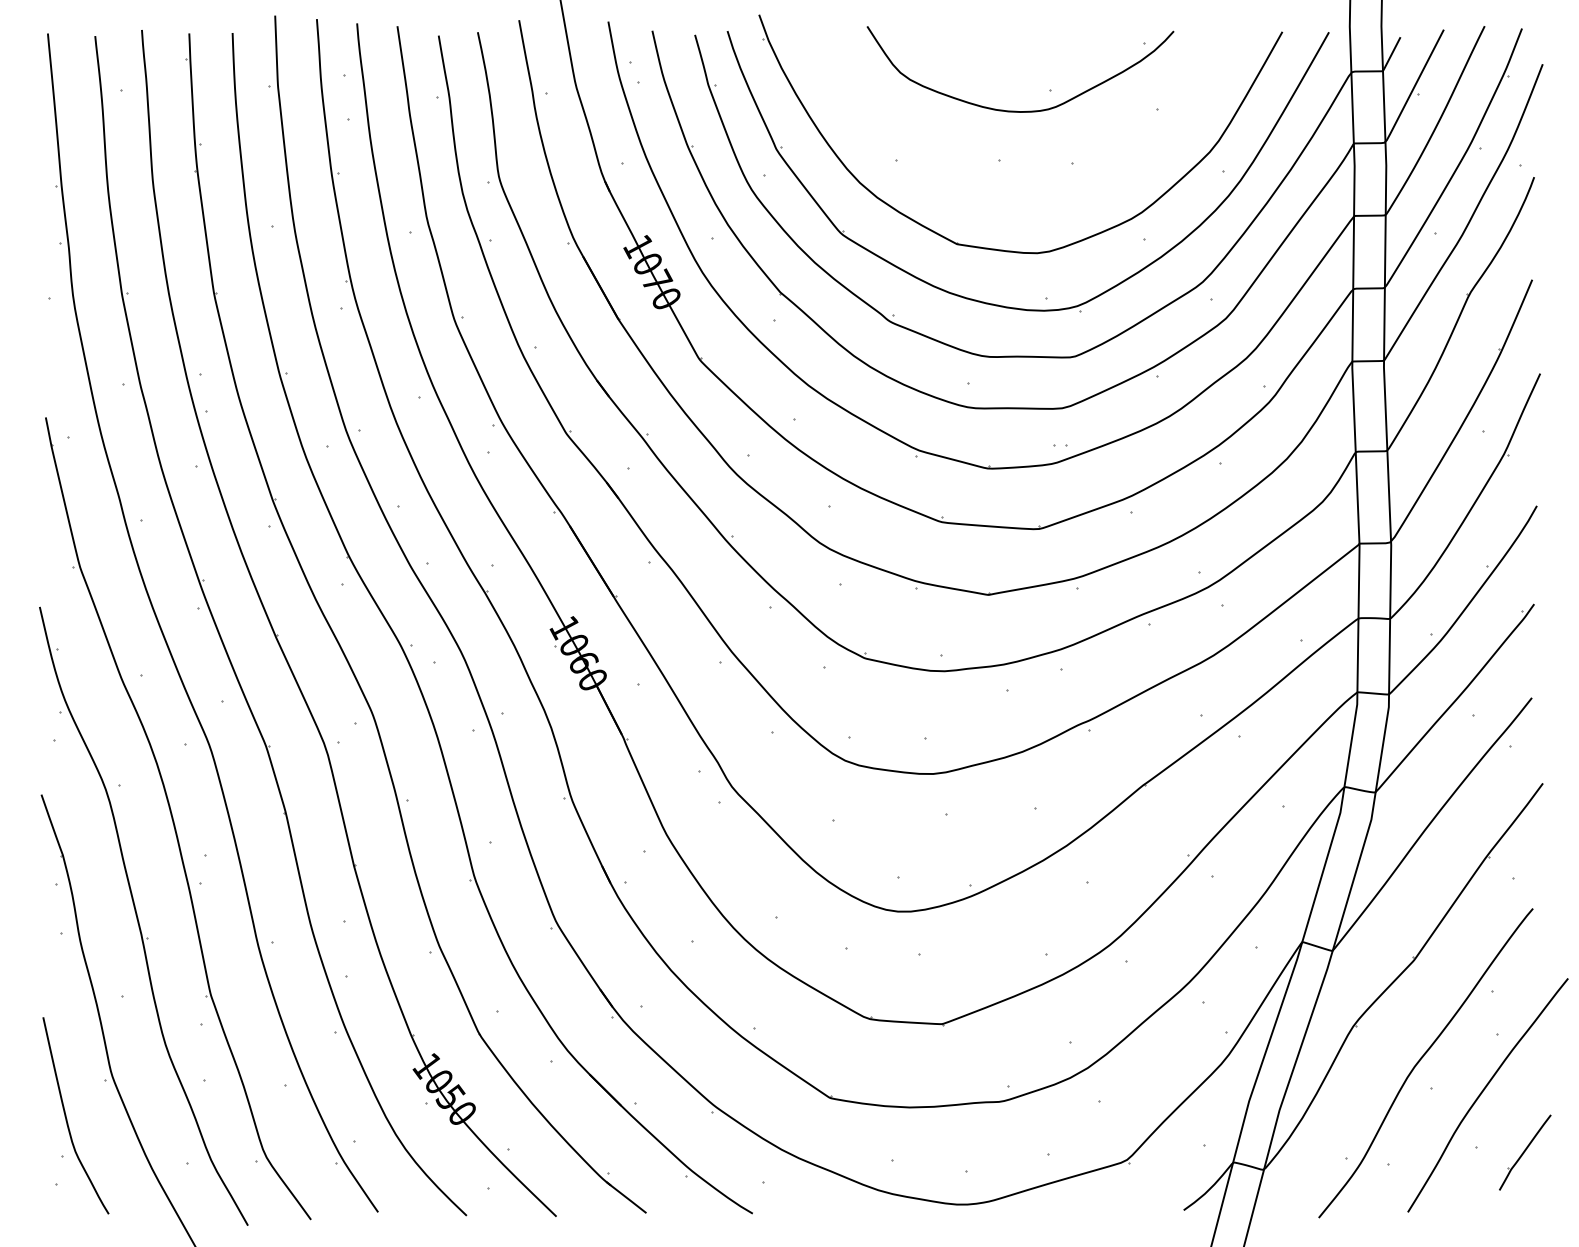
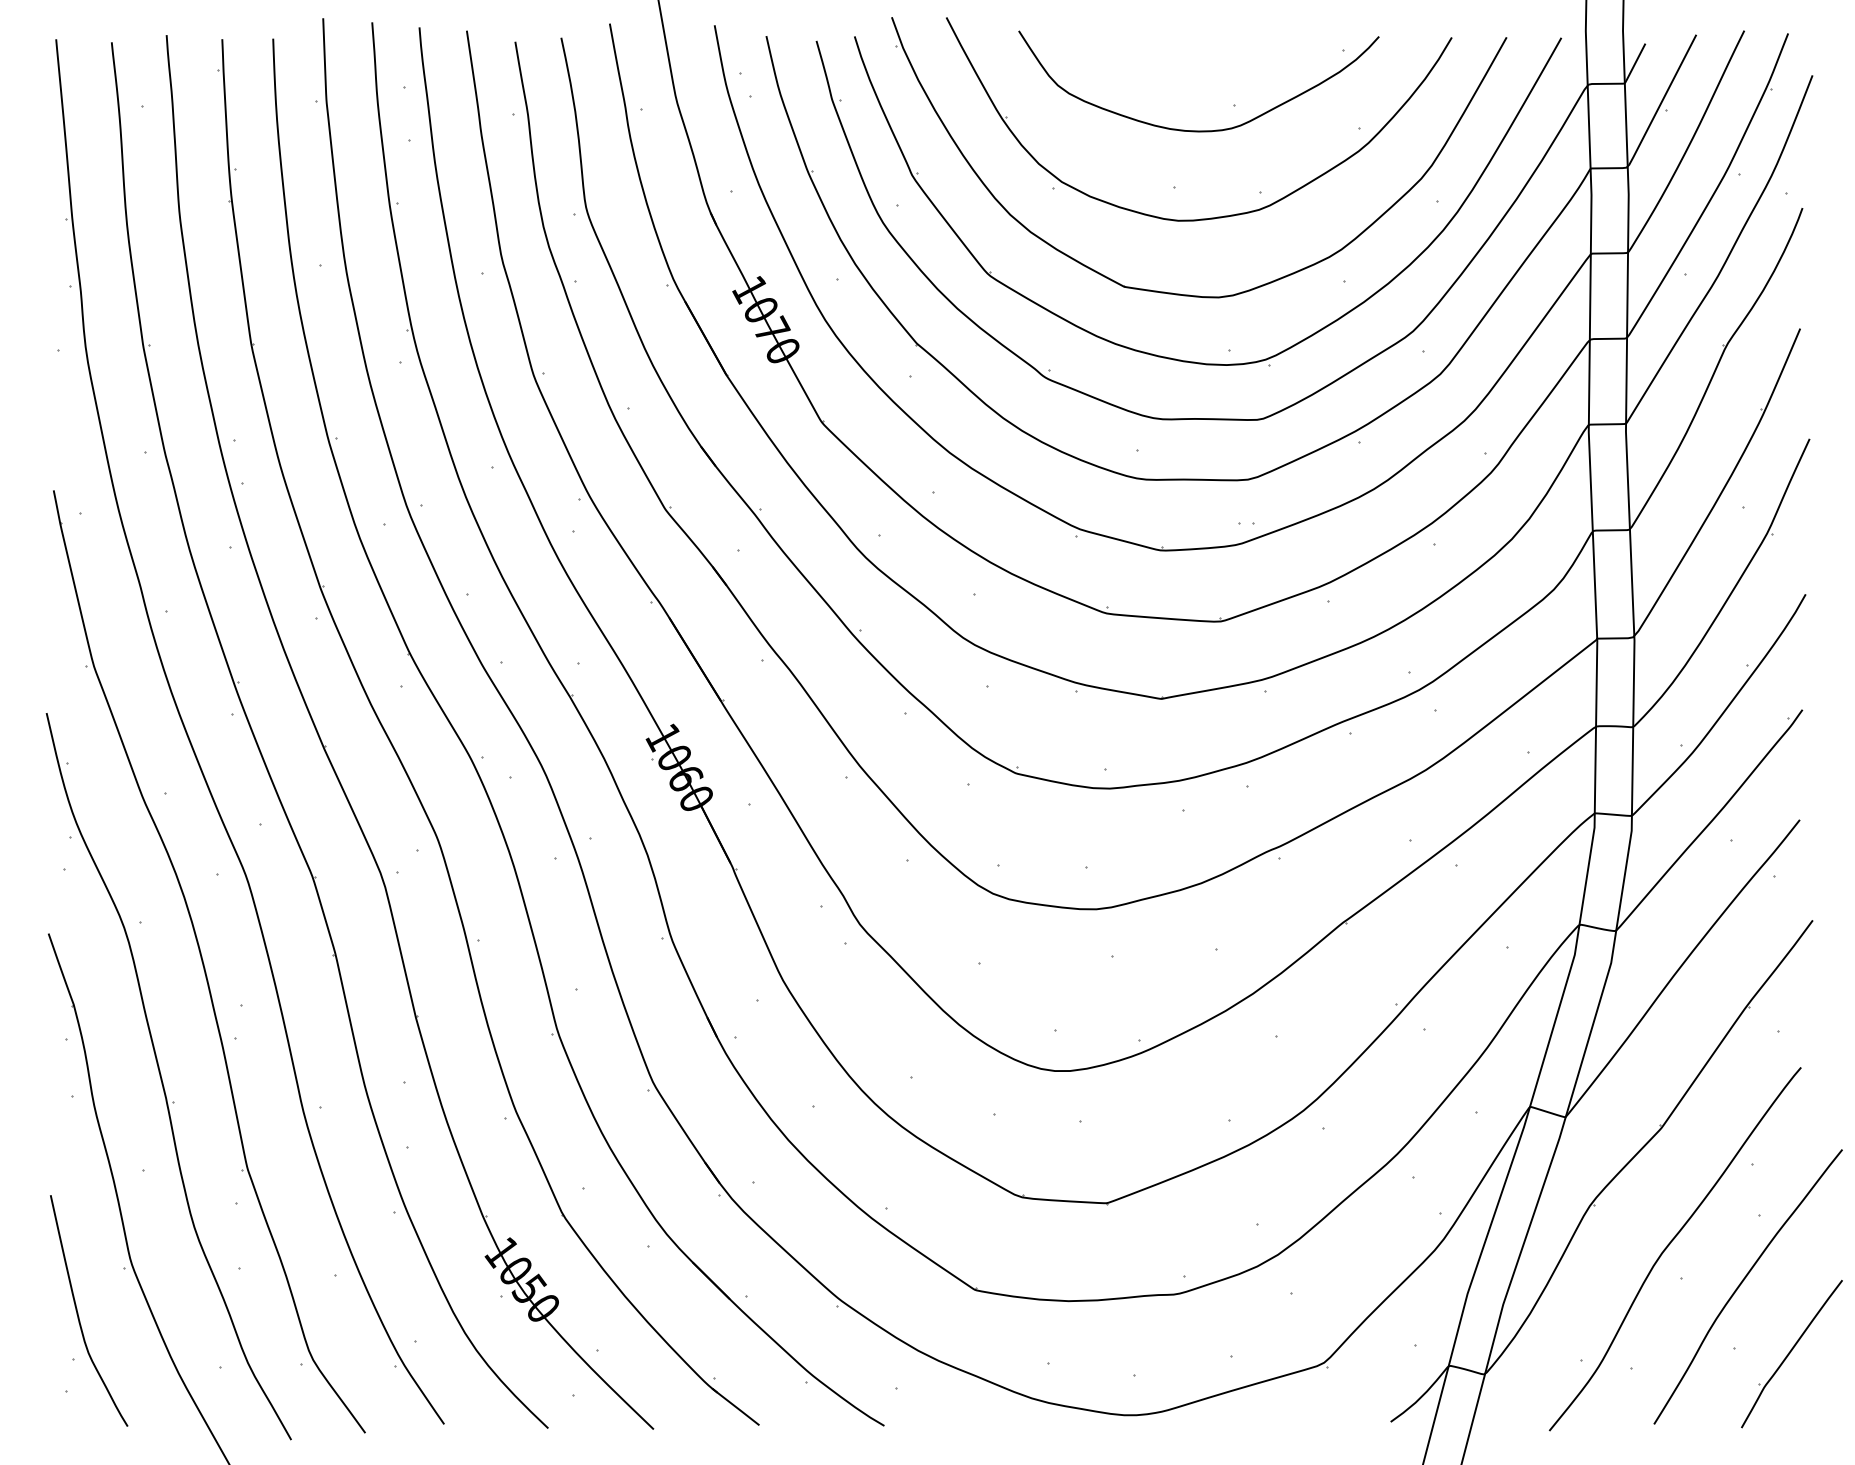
part: (1030, 185) -> (1210, 217), added
part: (1524, 1152) -> (1791, 1354), size x1.67

